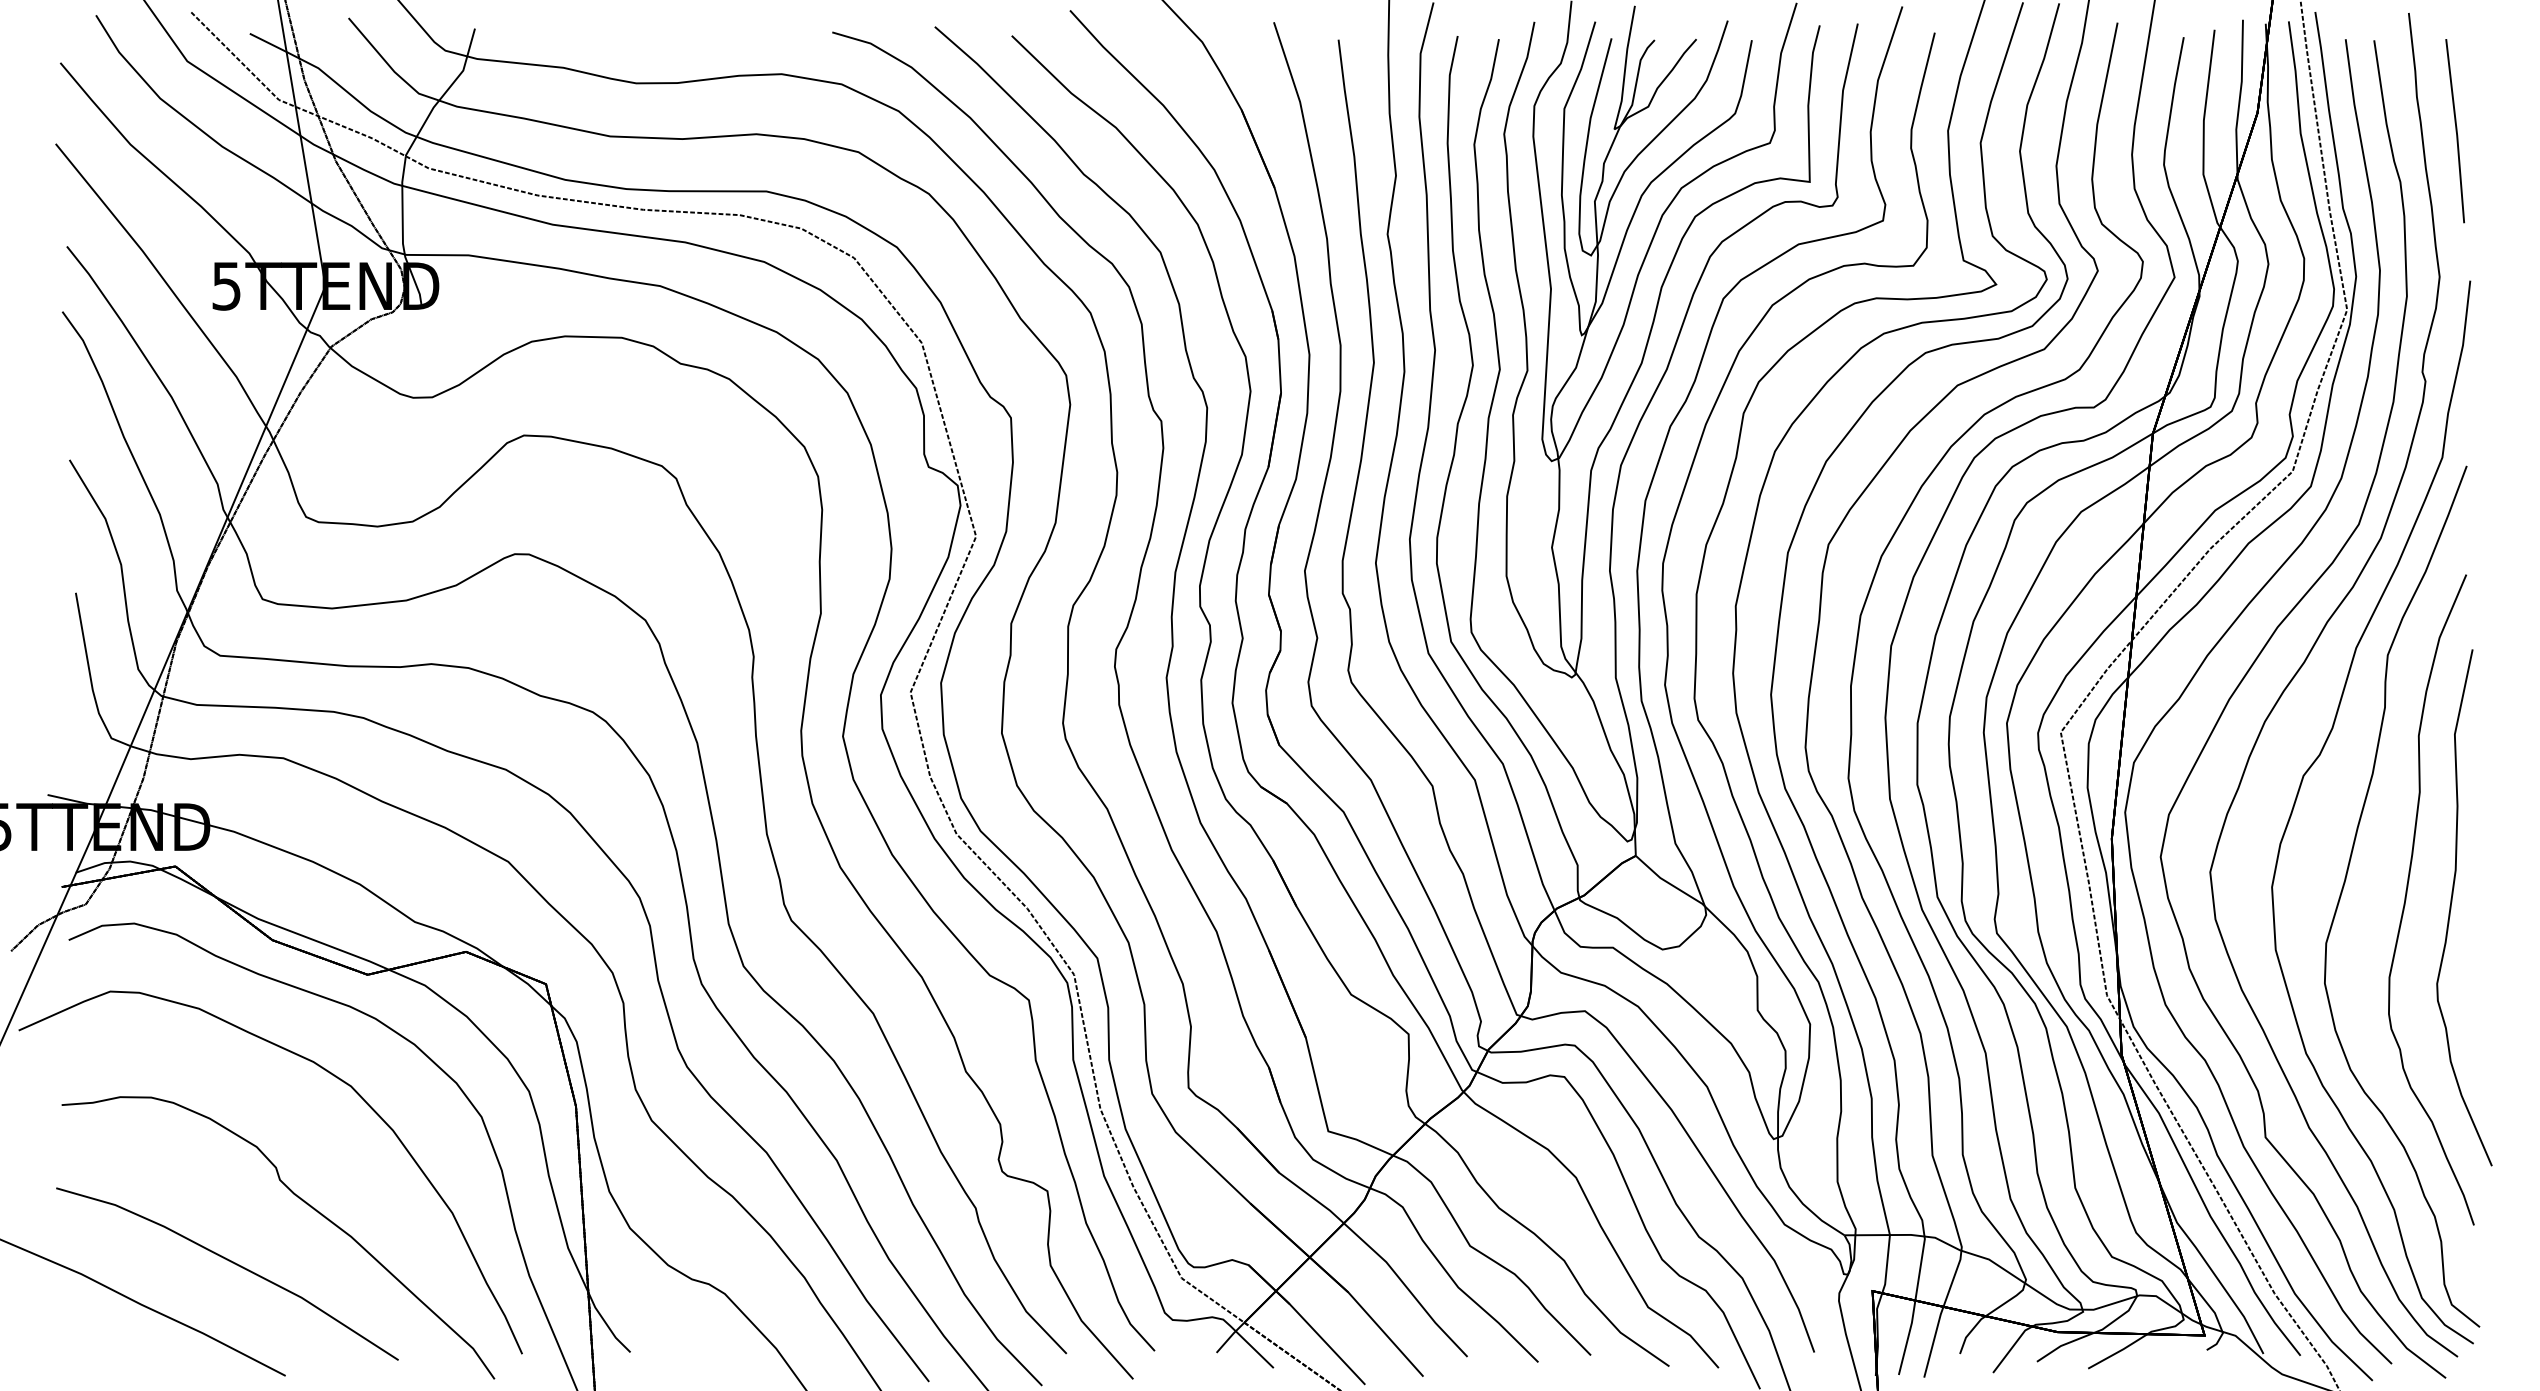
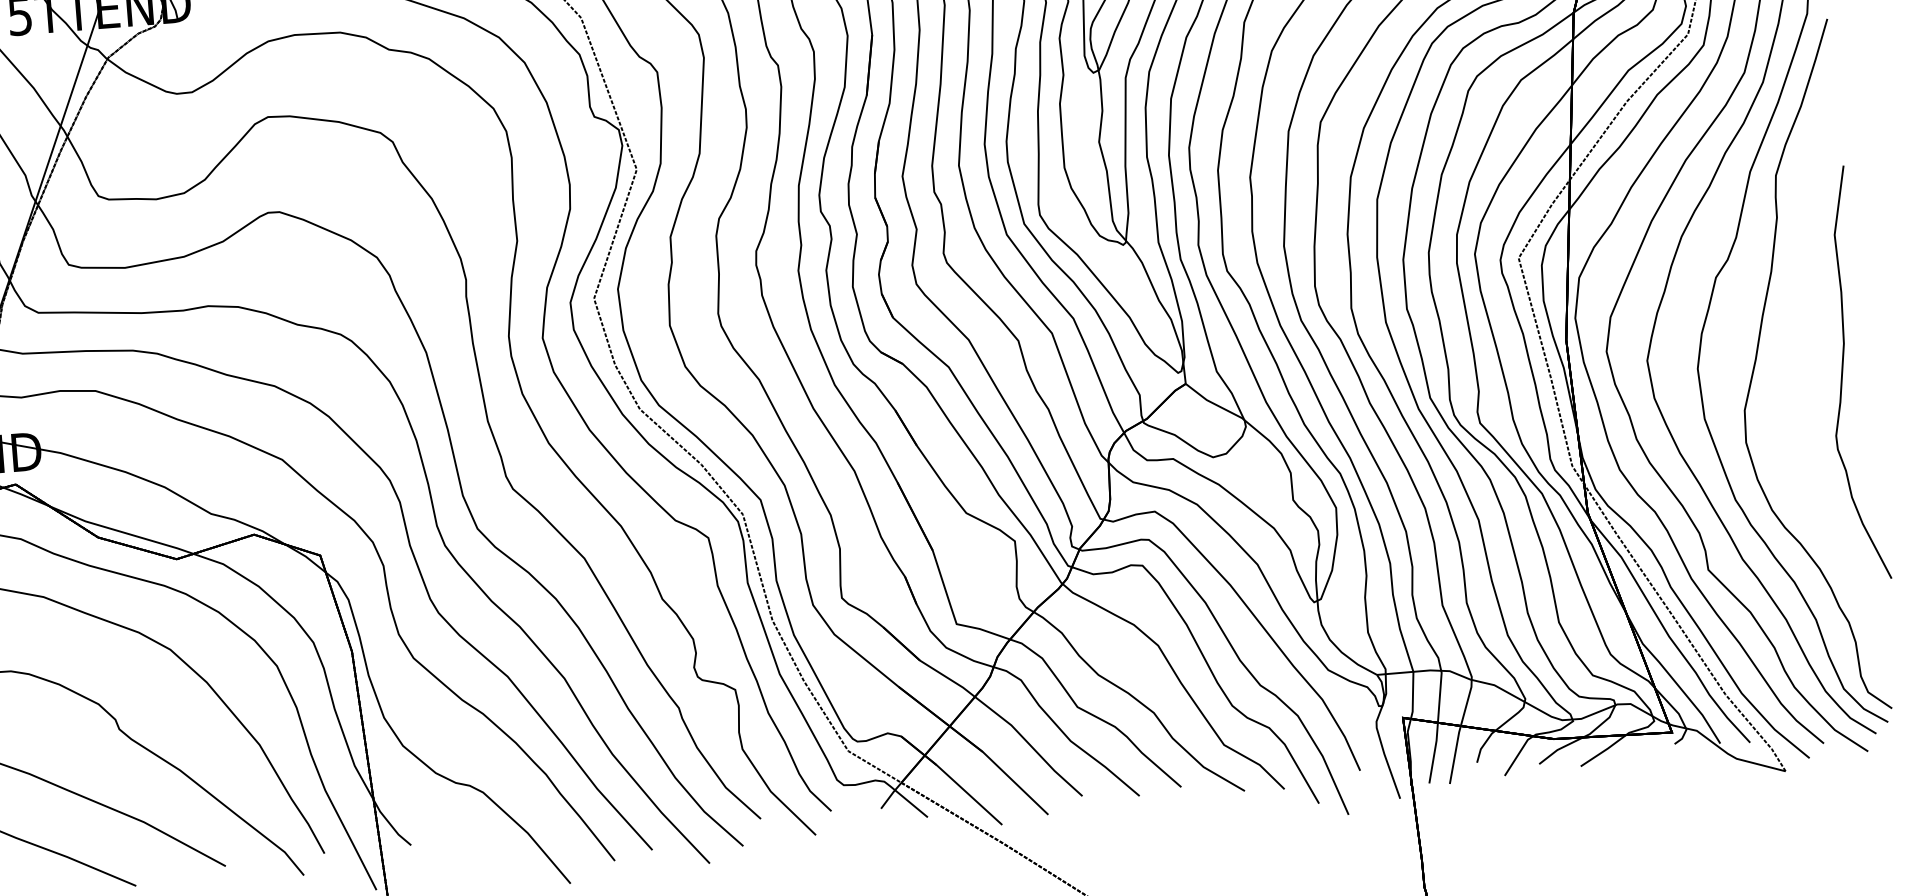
curve: (2407, 893) -> (1806, 365), removed

